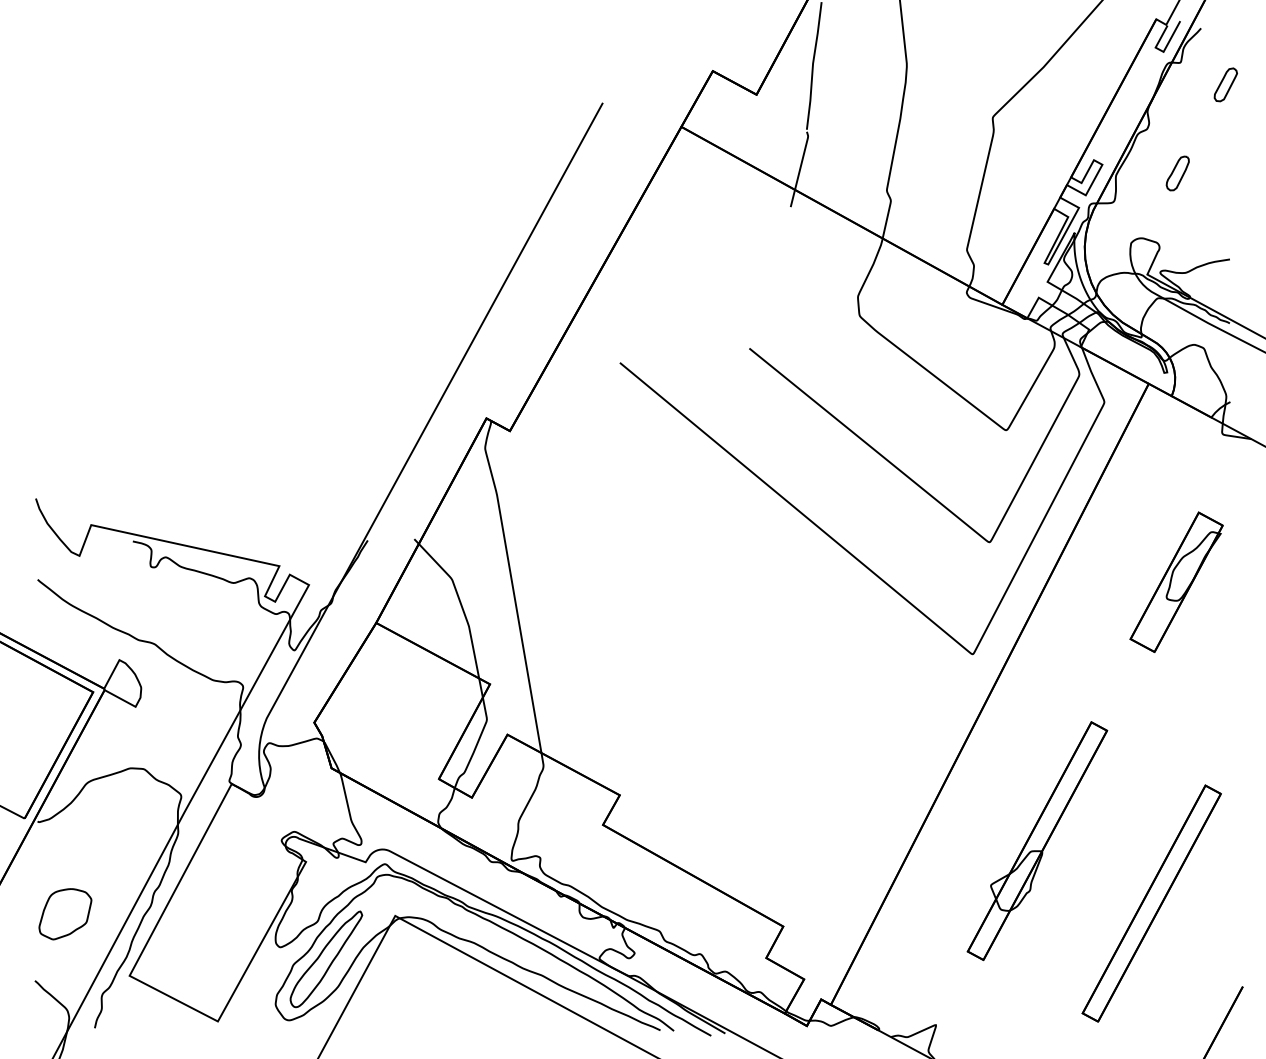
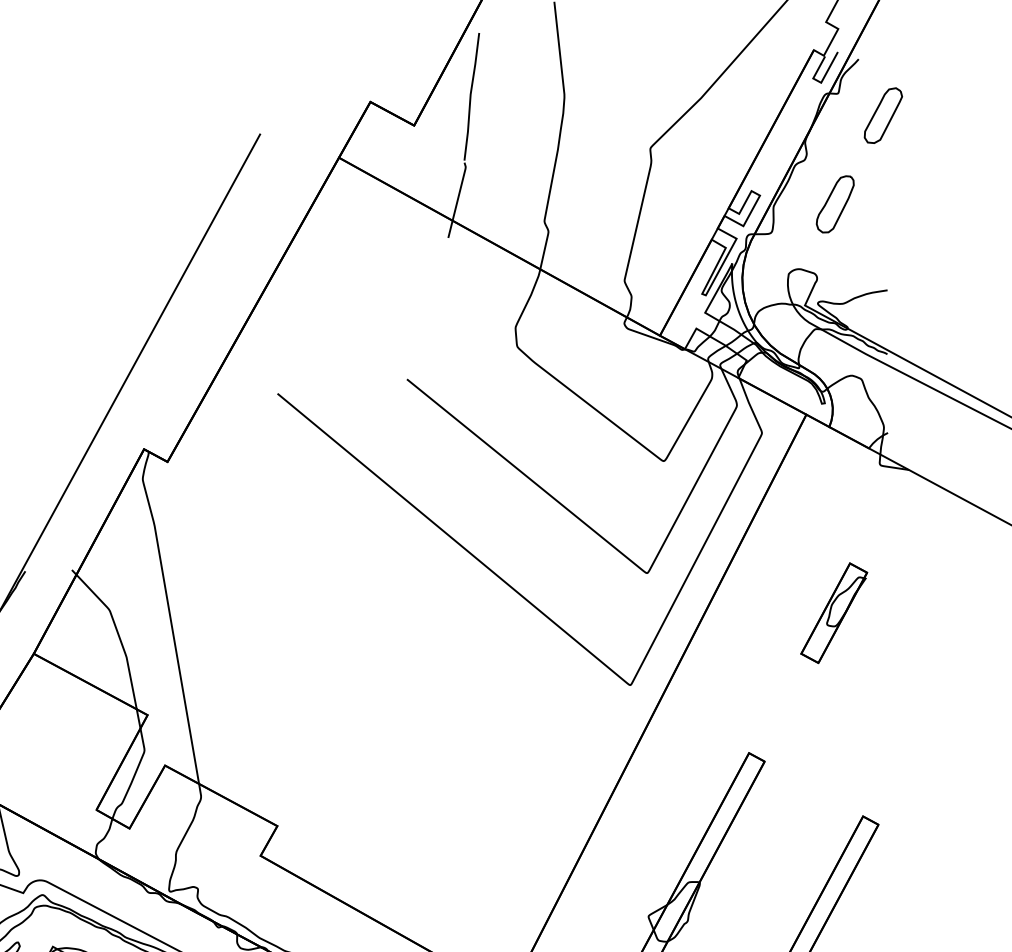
part: (1225, 84) -> (883, 115), size x1.67
part: (1177, 173) -> (835, 204), size x1.67
part: (1176, 582) -> (834, 613), size x0.71

